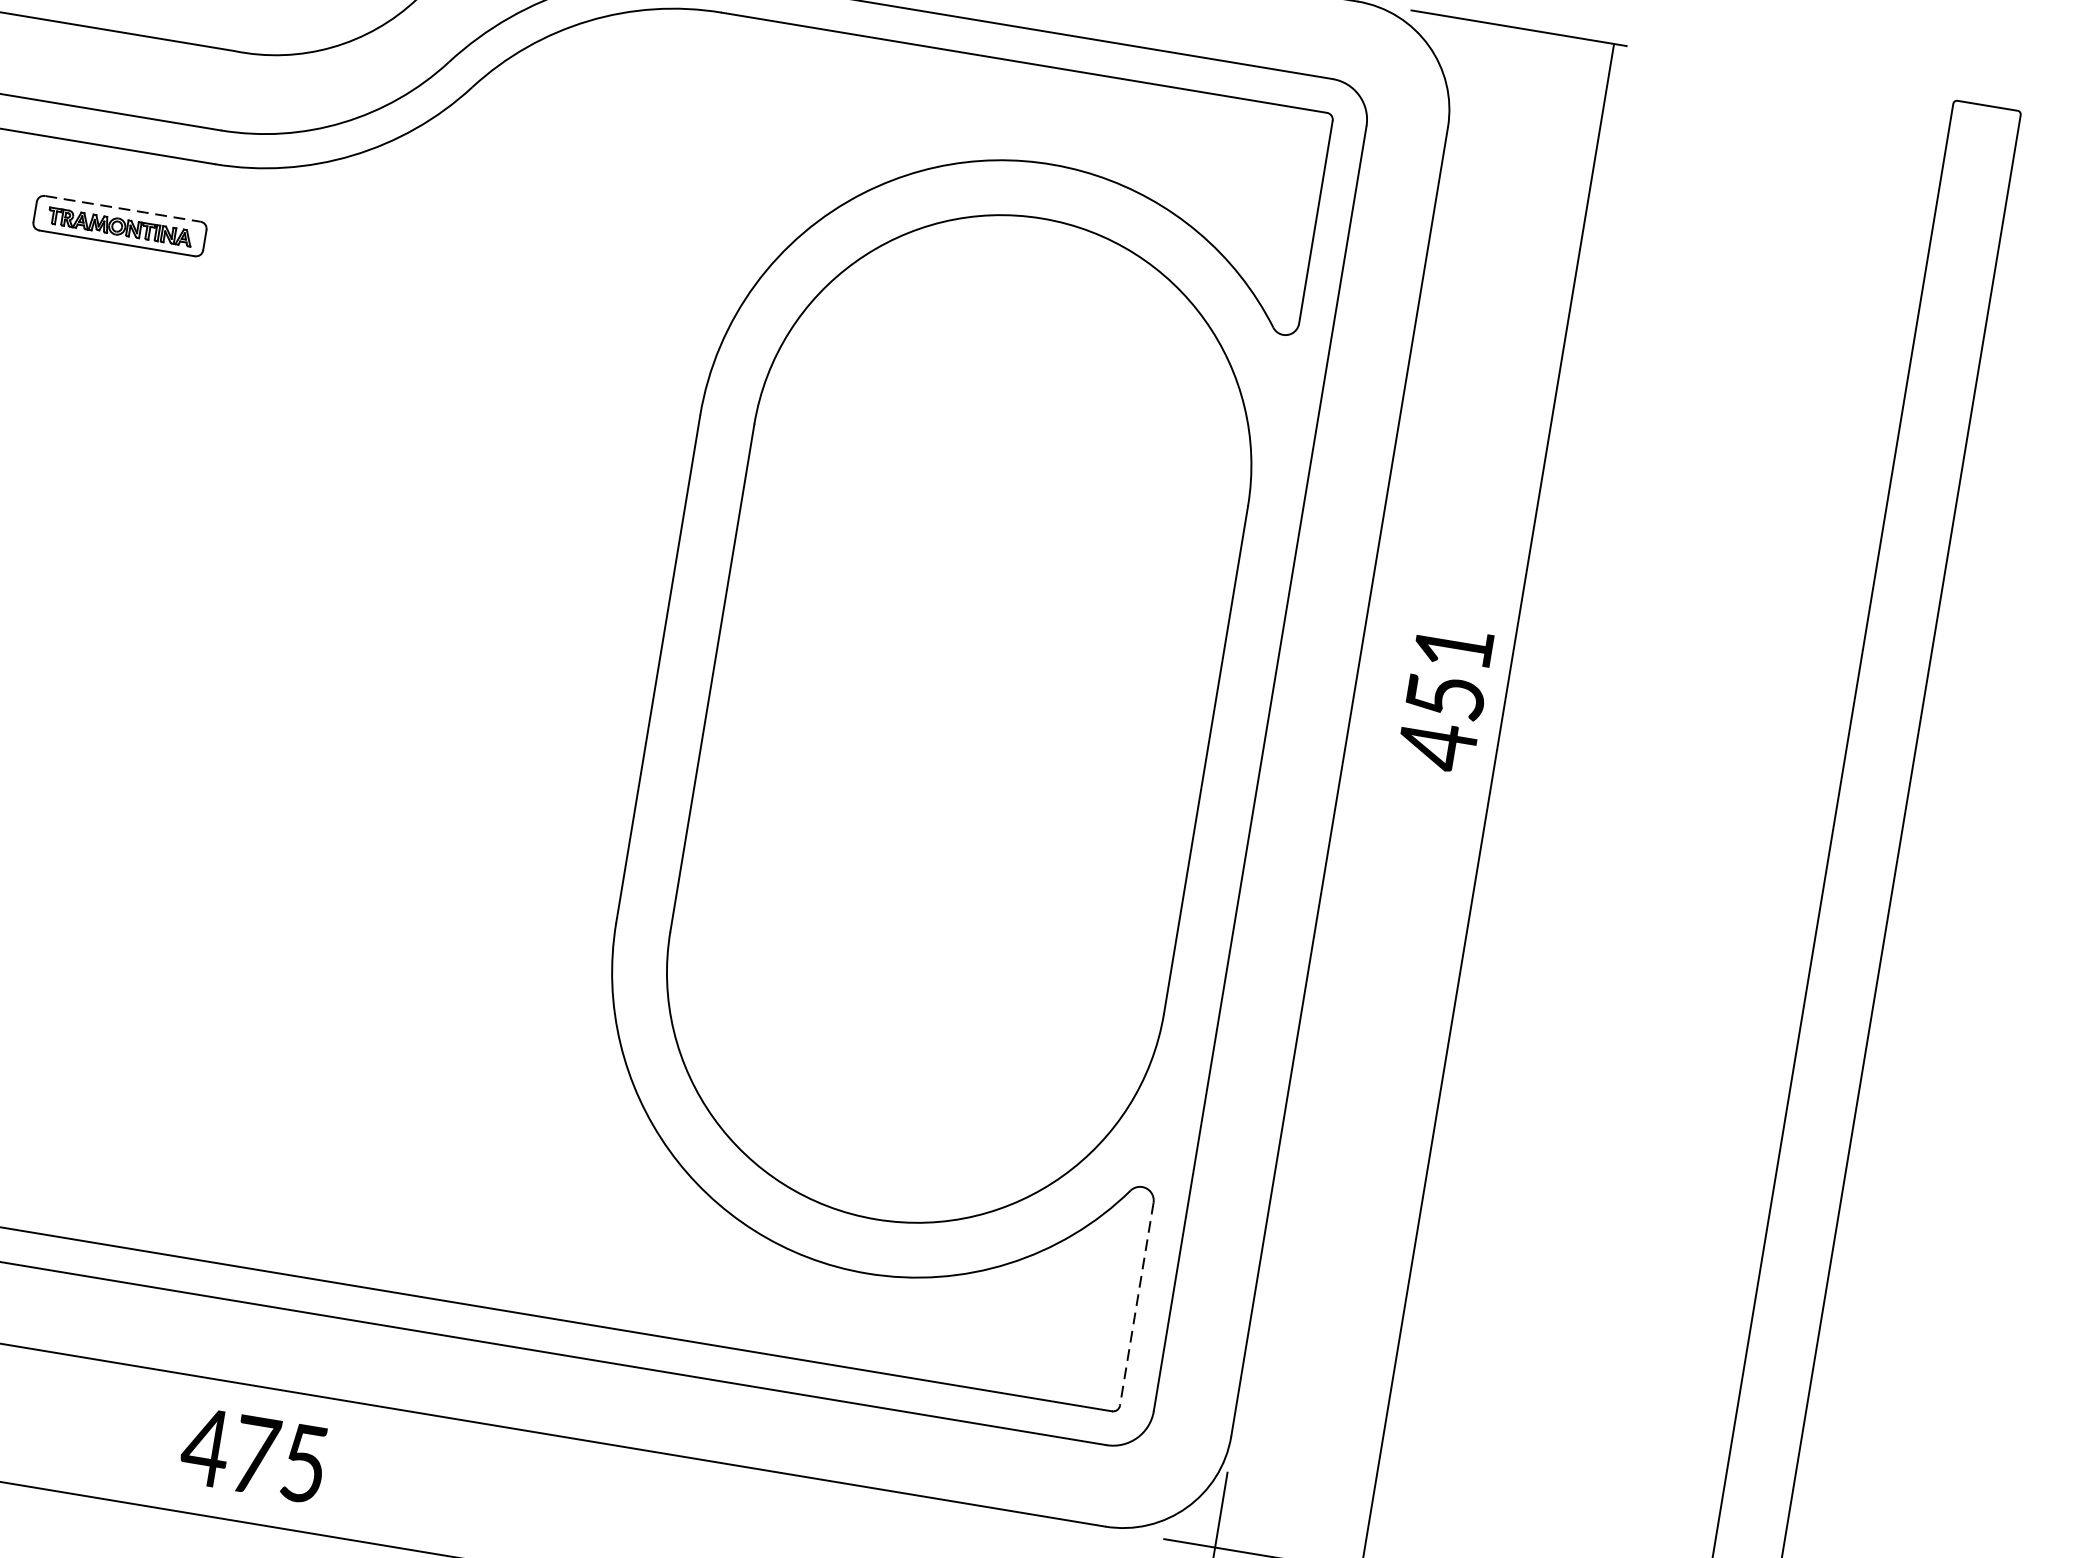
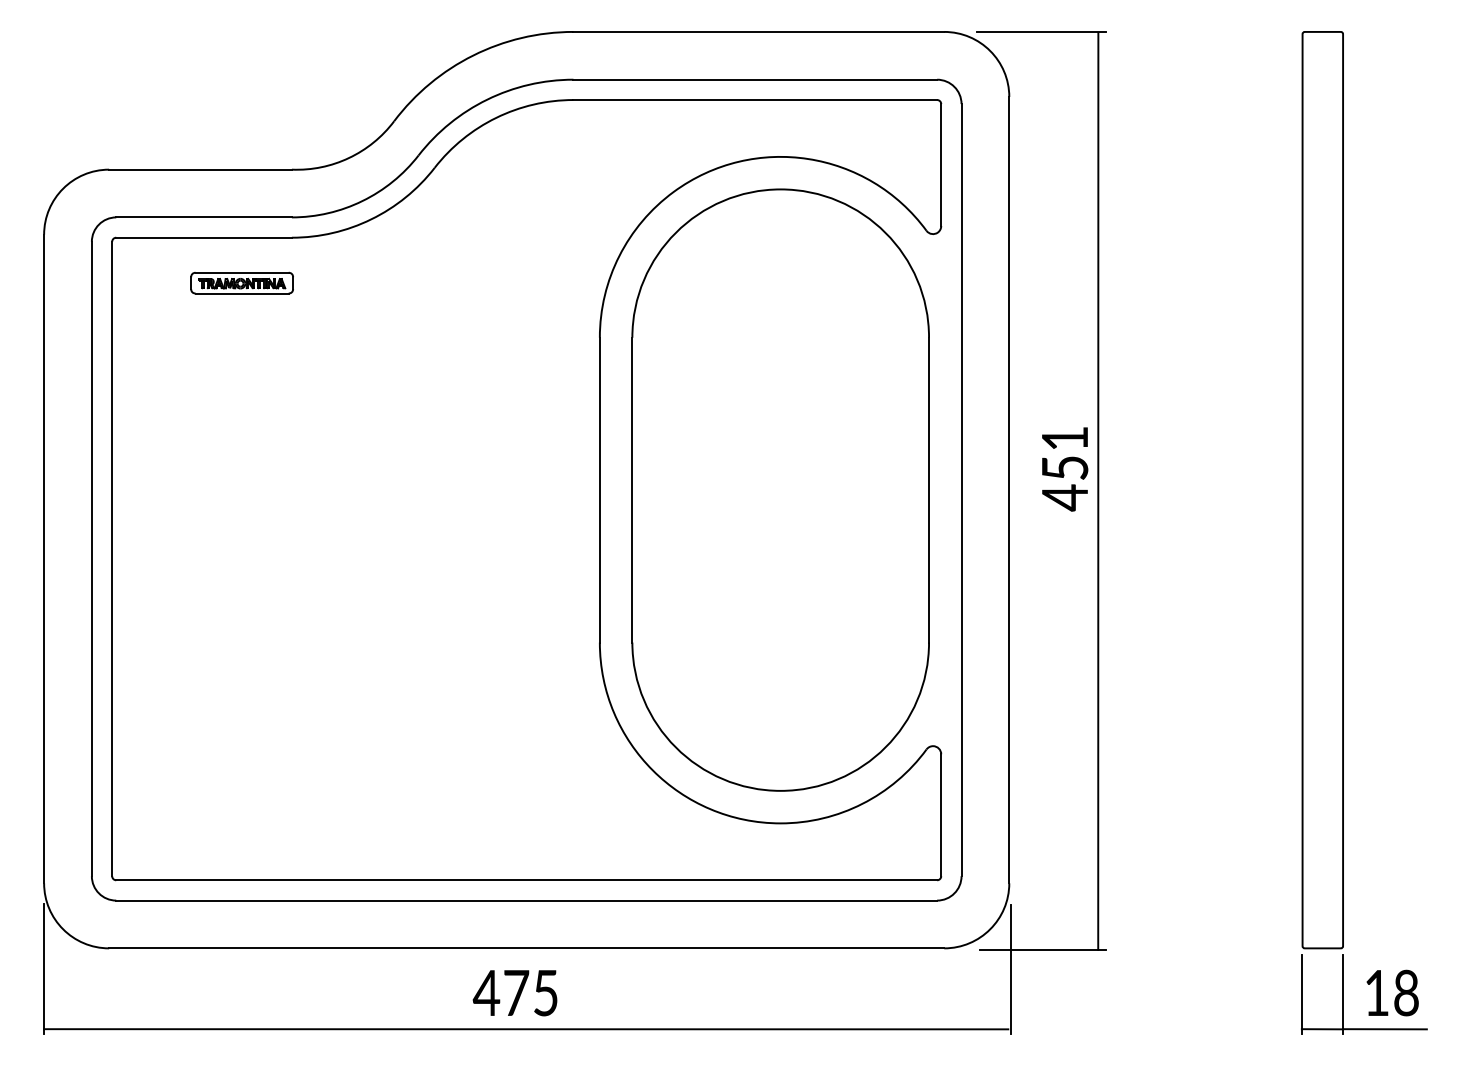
line: (123, 208) -> (242, 272), dashed -> solid
text: (1445, 699) -> (1065, 469), moved
line: (1137, 1304) -> (941, 815), dashed -> solid
text: (252, 1455) -> (514, 993), moved

